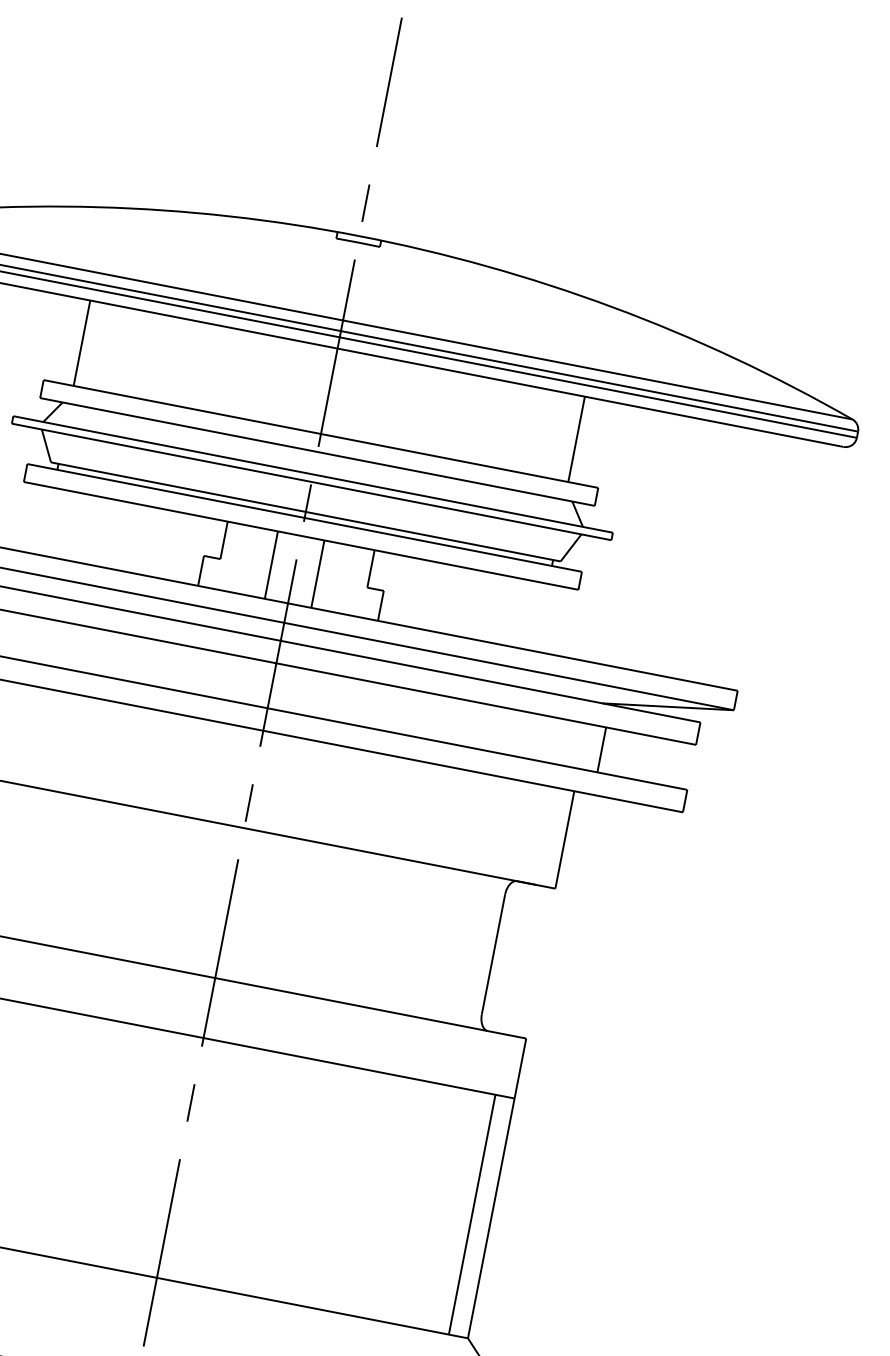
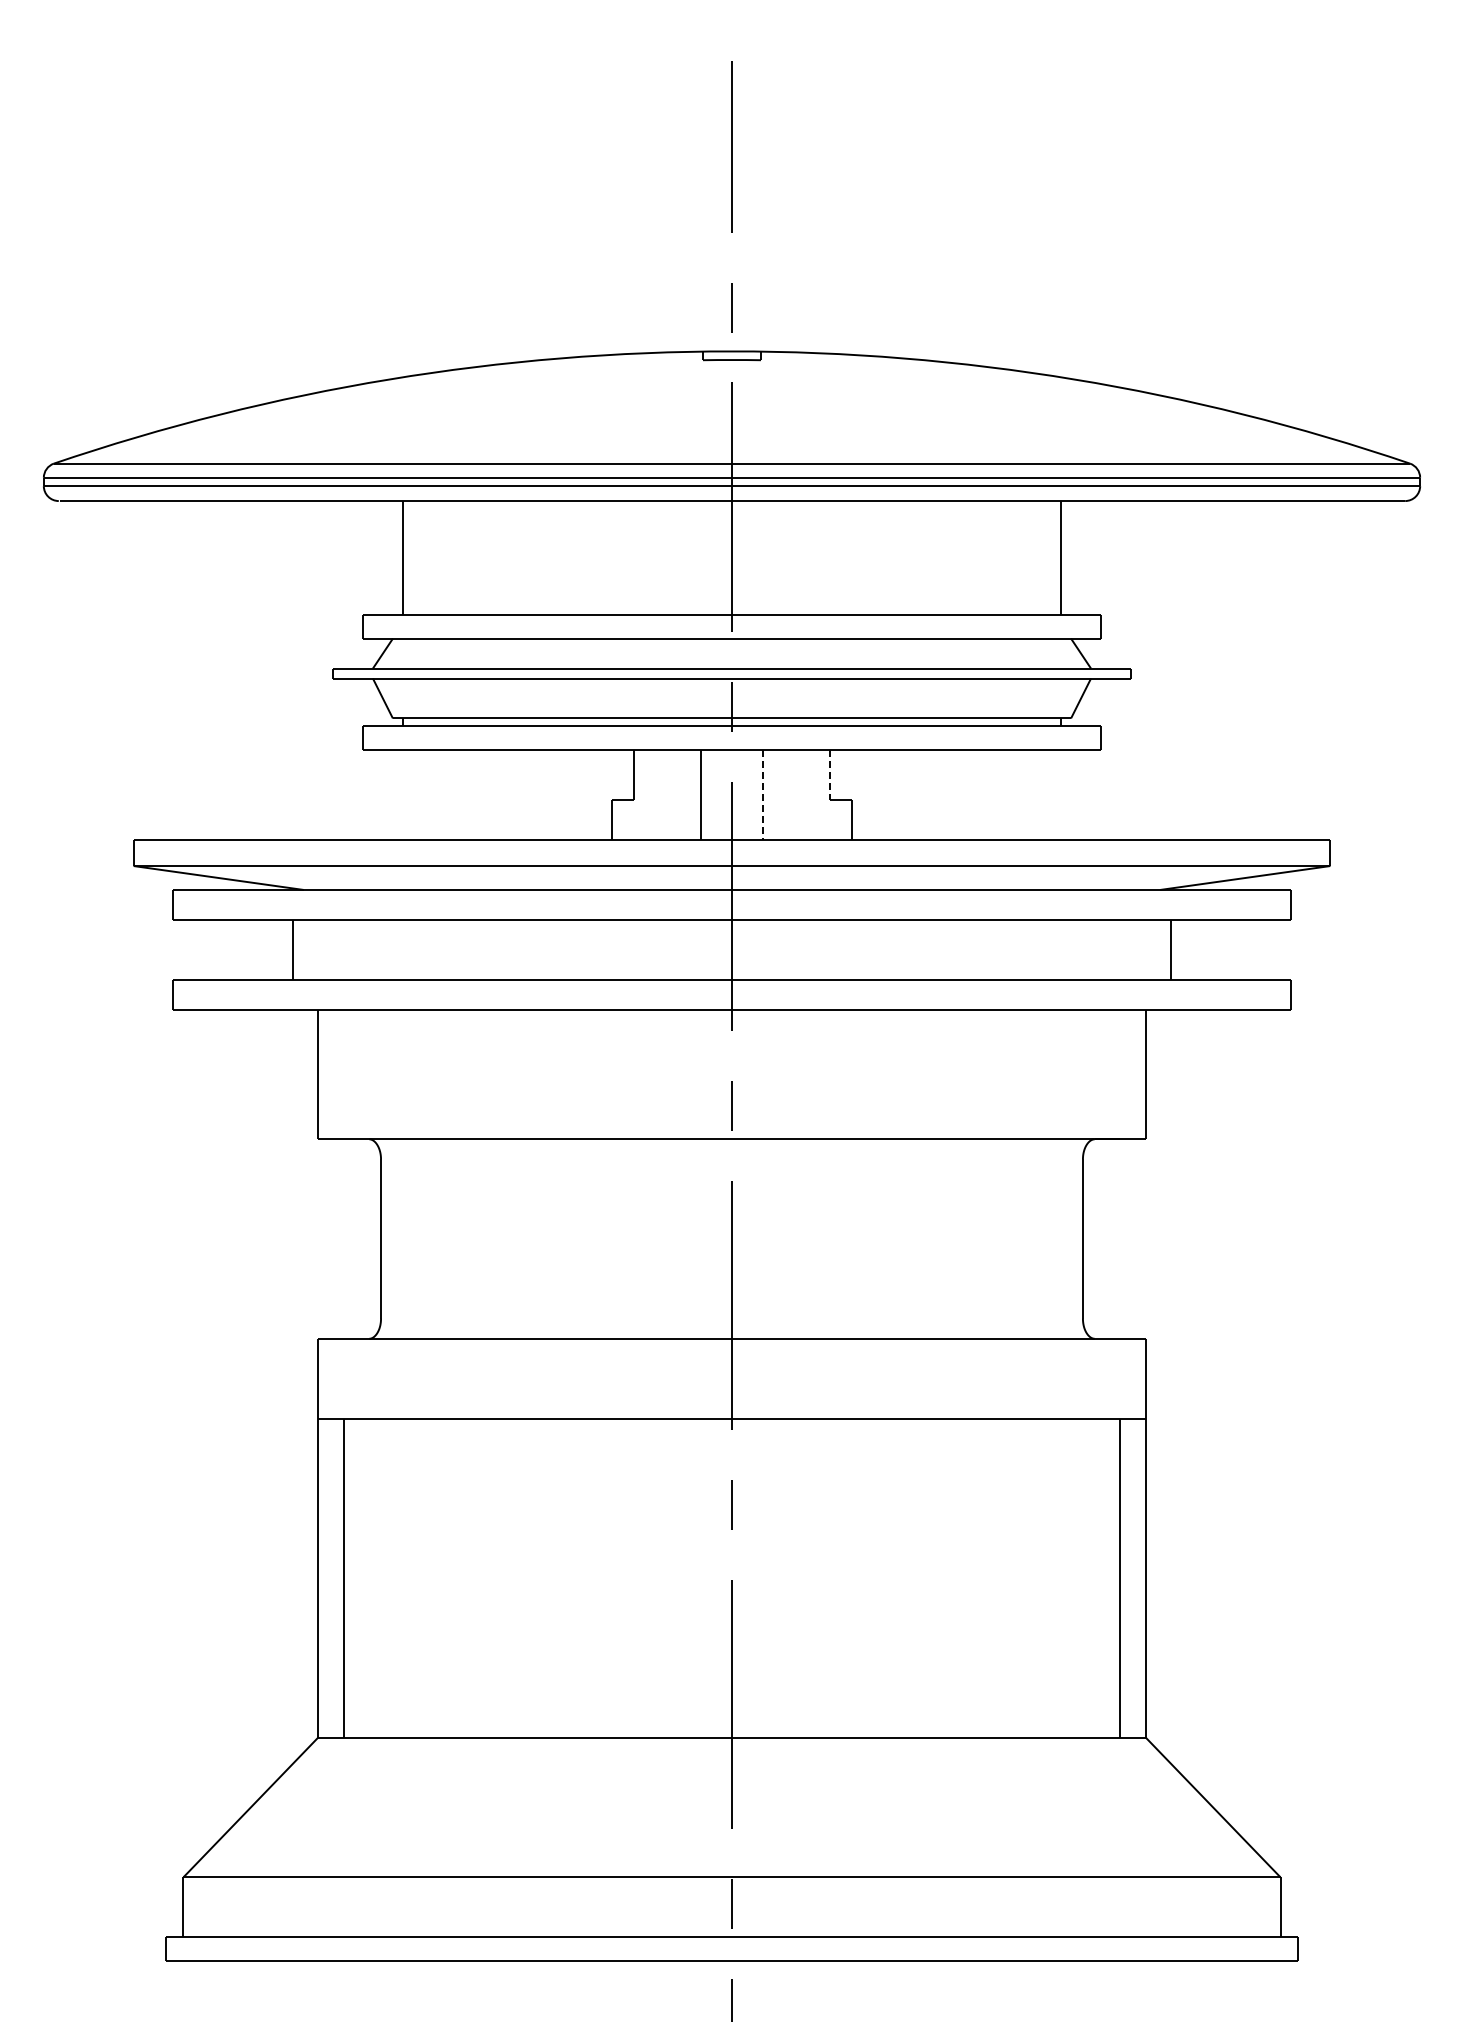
line: (370, 569) -> (829, 775), solid -> dashed
line: (317, 574) -> (762, 795), solid -> dashed

